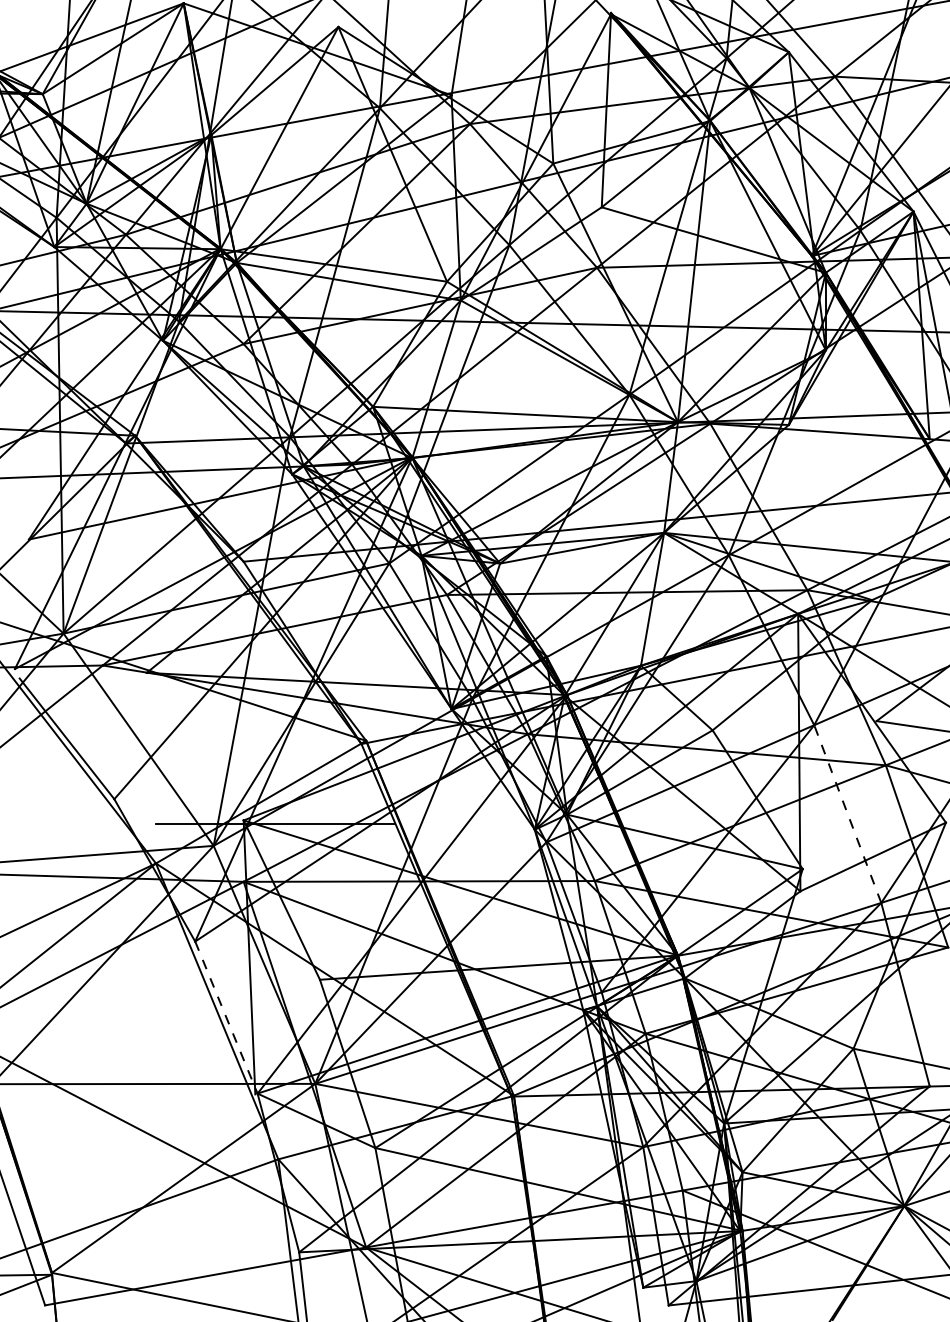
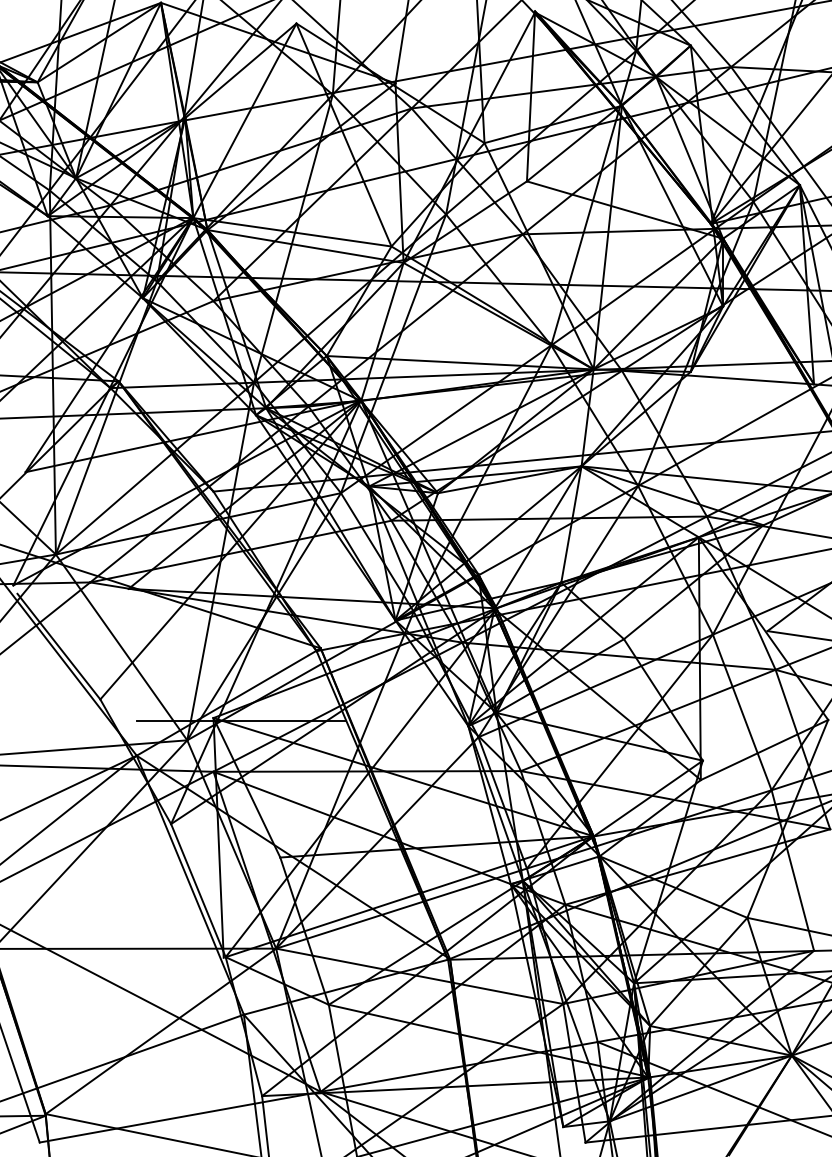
line: (847, 814) -> (742, 712), dashed -> solid
line: (226, 1018) -> (198, 891), dashed -> solid

